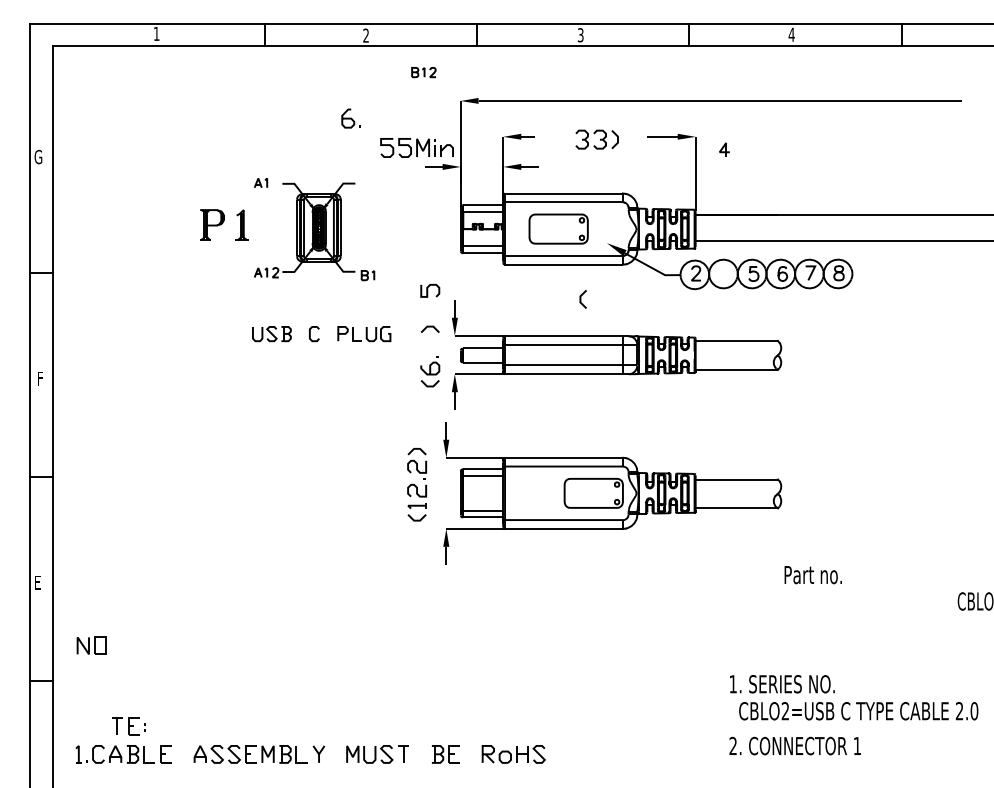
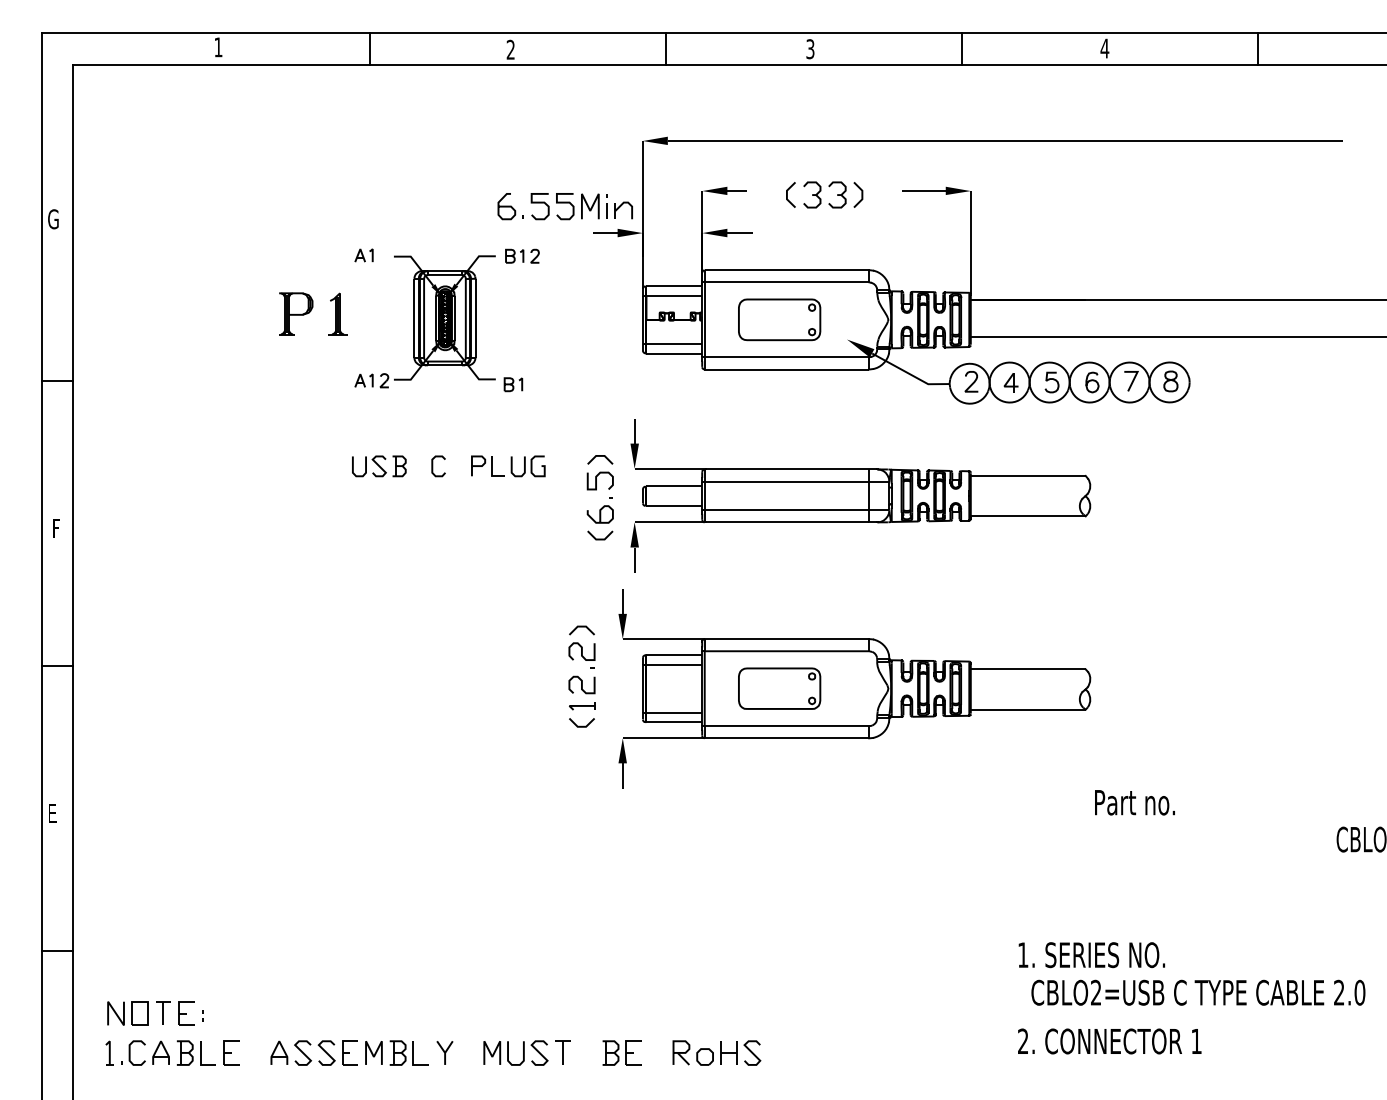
part: (423, 71) -> (522, 255), moved
part: (350, 118) -> (510, 206), moved
part: (724, 149) -> (1010, 382), moved
curve: (427, 290) -> (596, 480), moved
line: (580, 299) -> (787, 194), moved
part: (593, 493) -> (779, 688), moved
part: (91, 645) -> (127, 1013), moved

